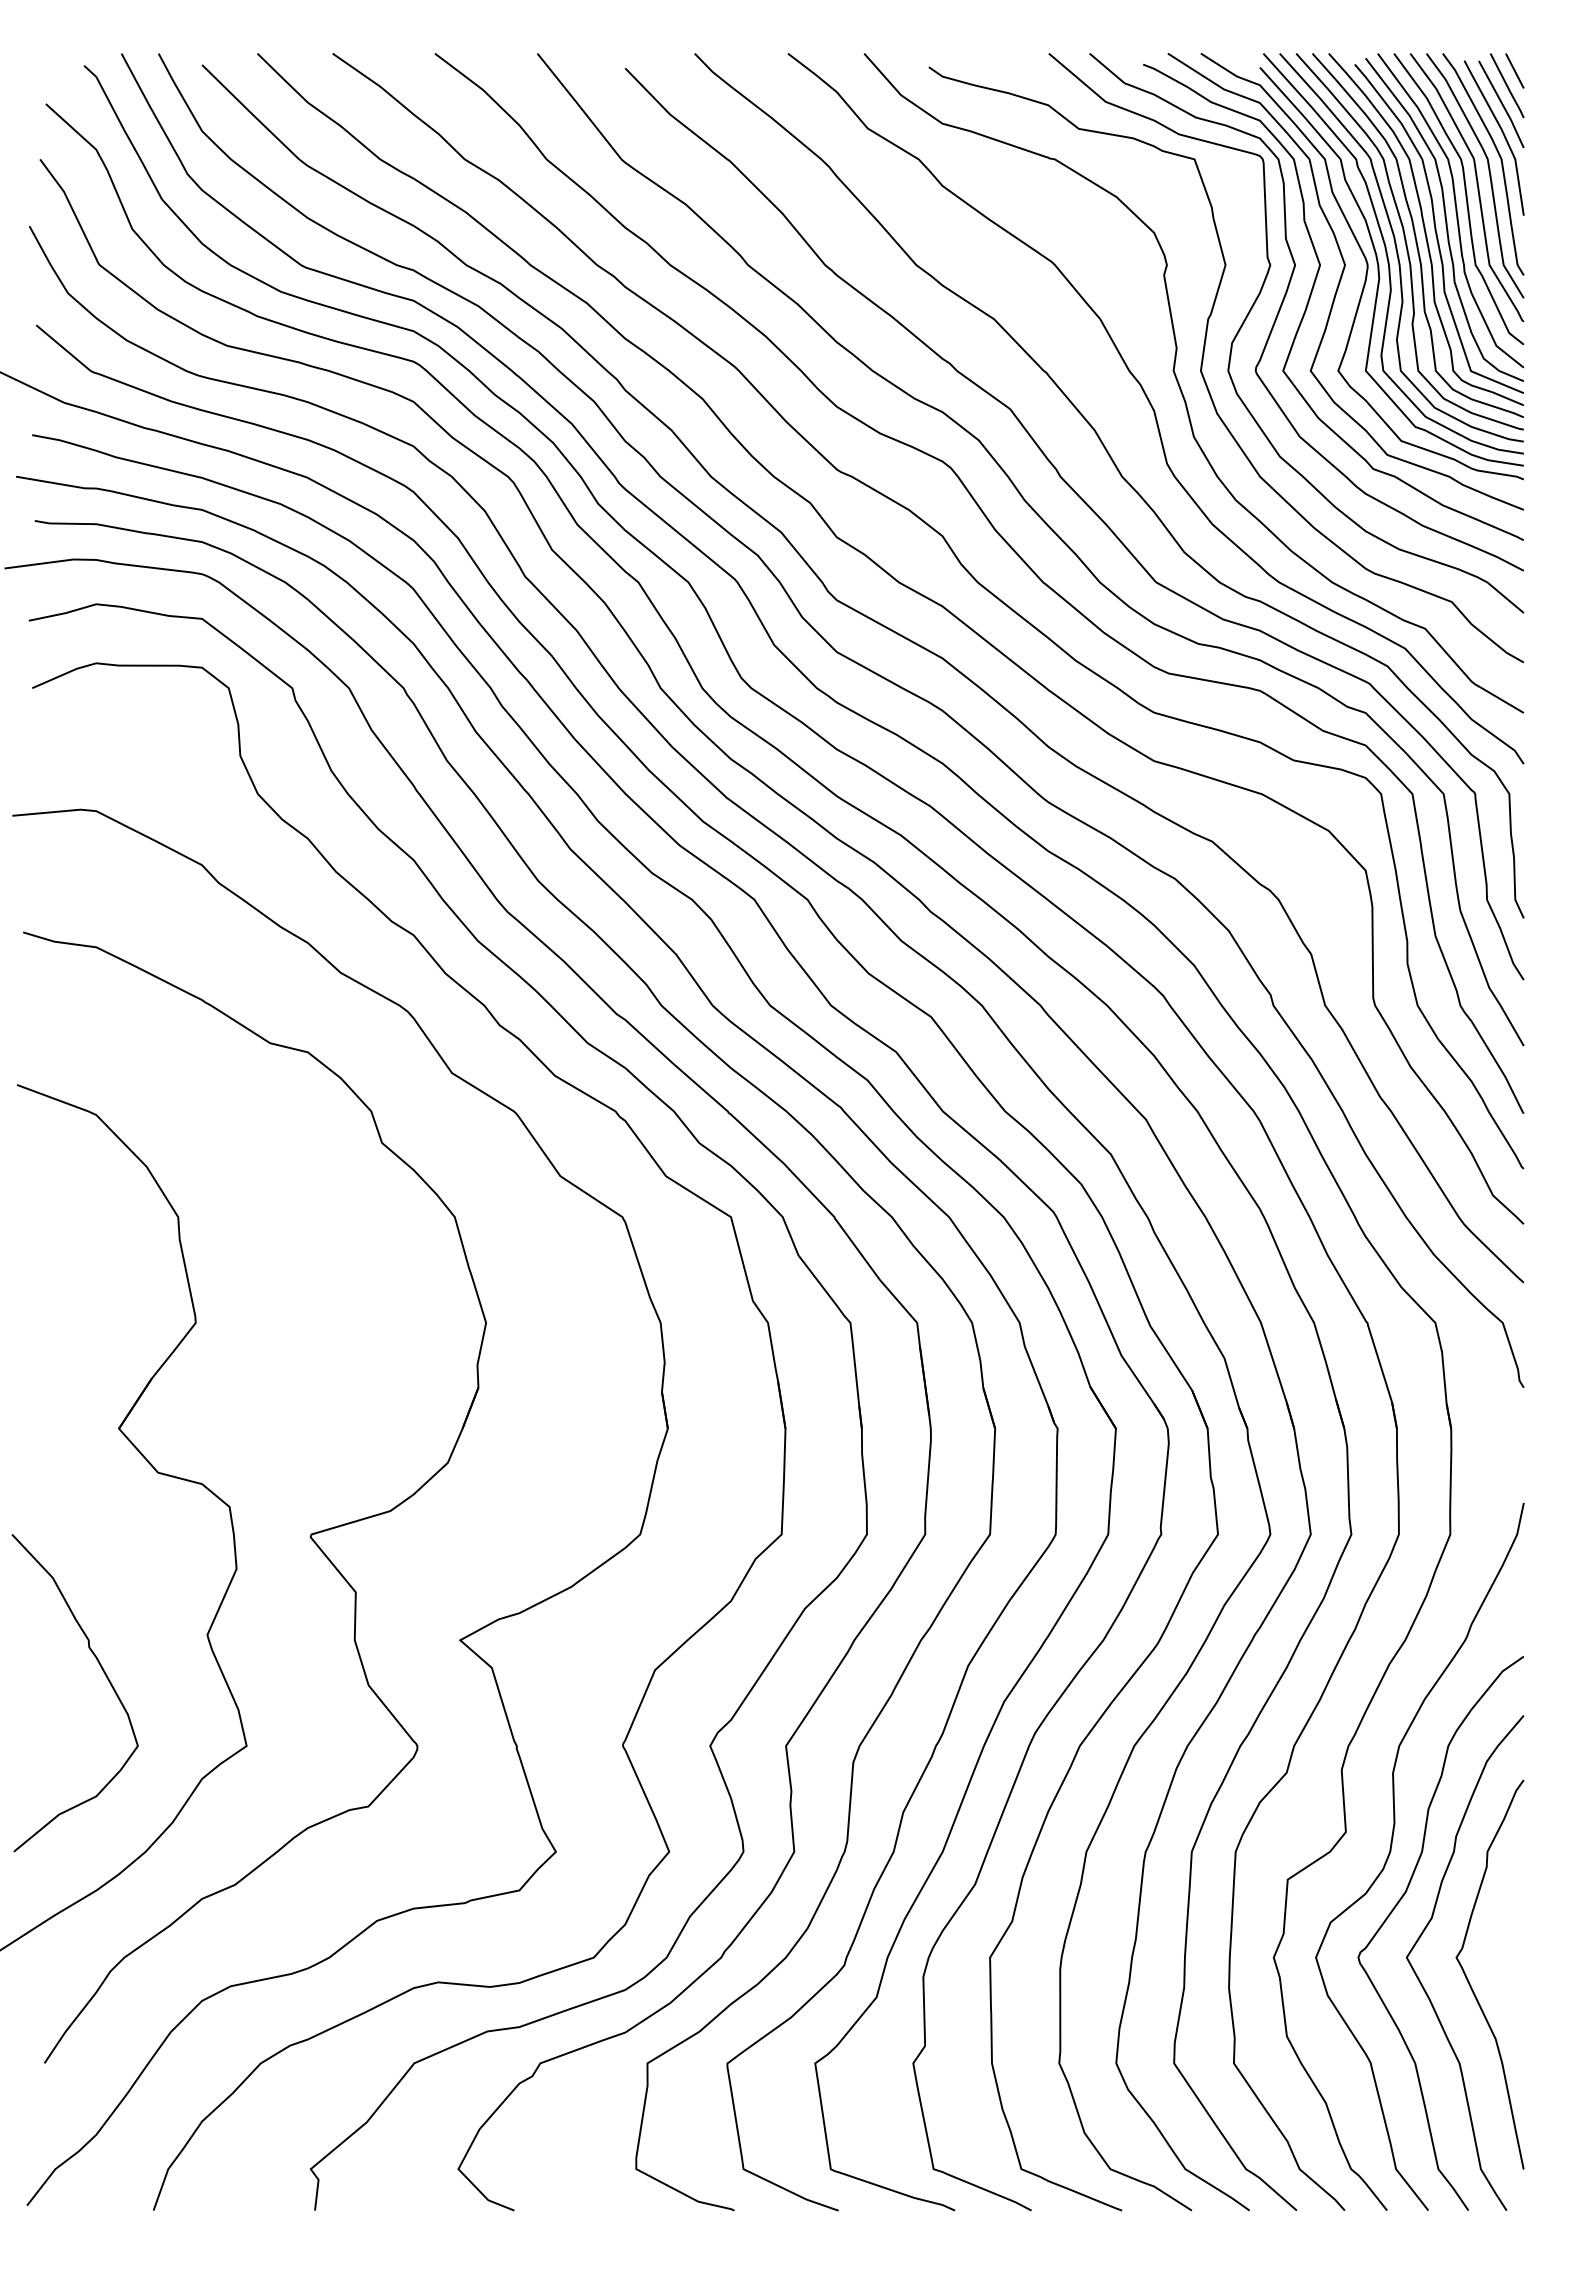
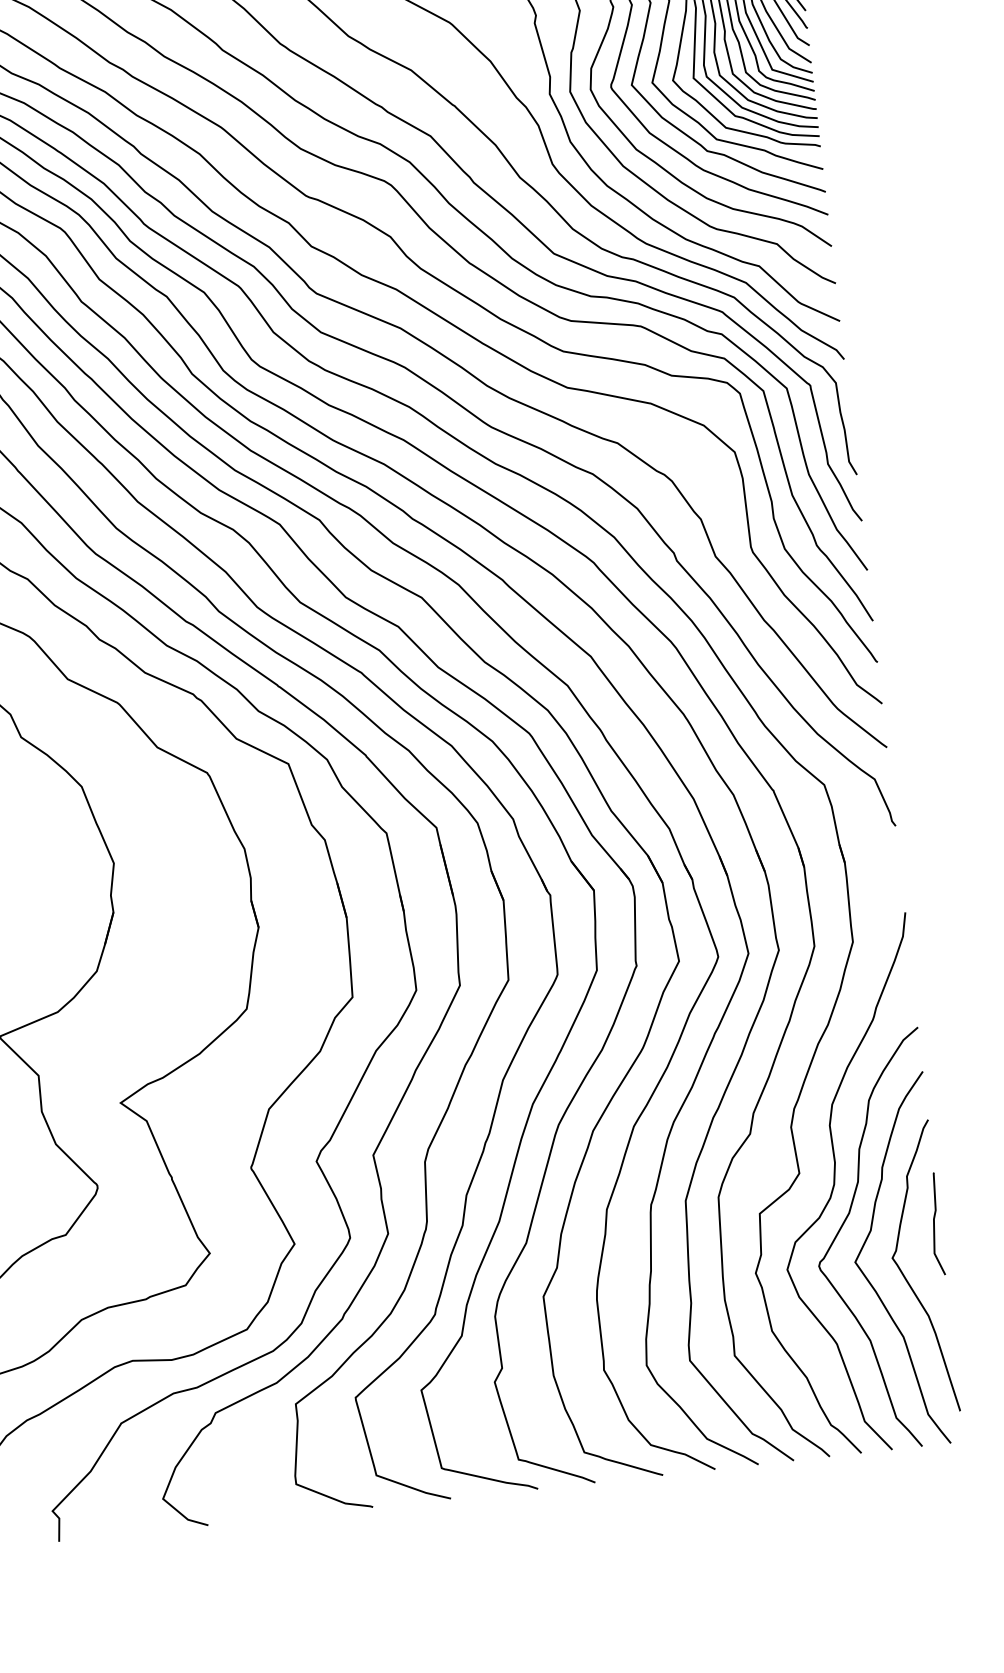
curve: (1517, 1918) -> (934, 1223), added

